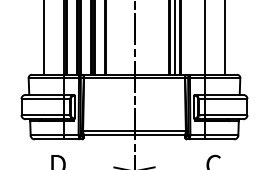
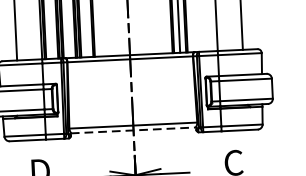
line: (134, 135) -> (133, 130), solid -> dashed

